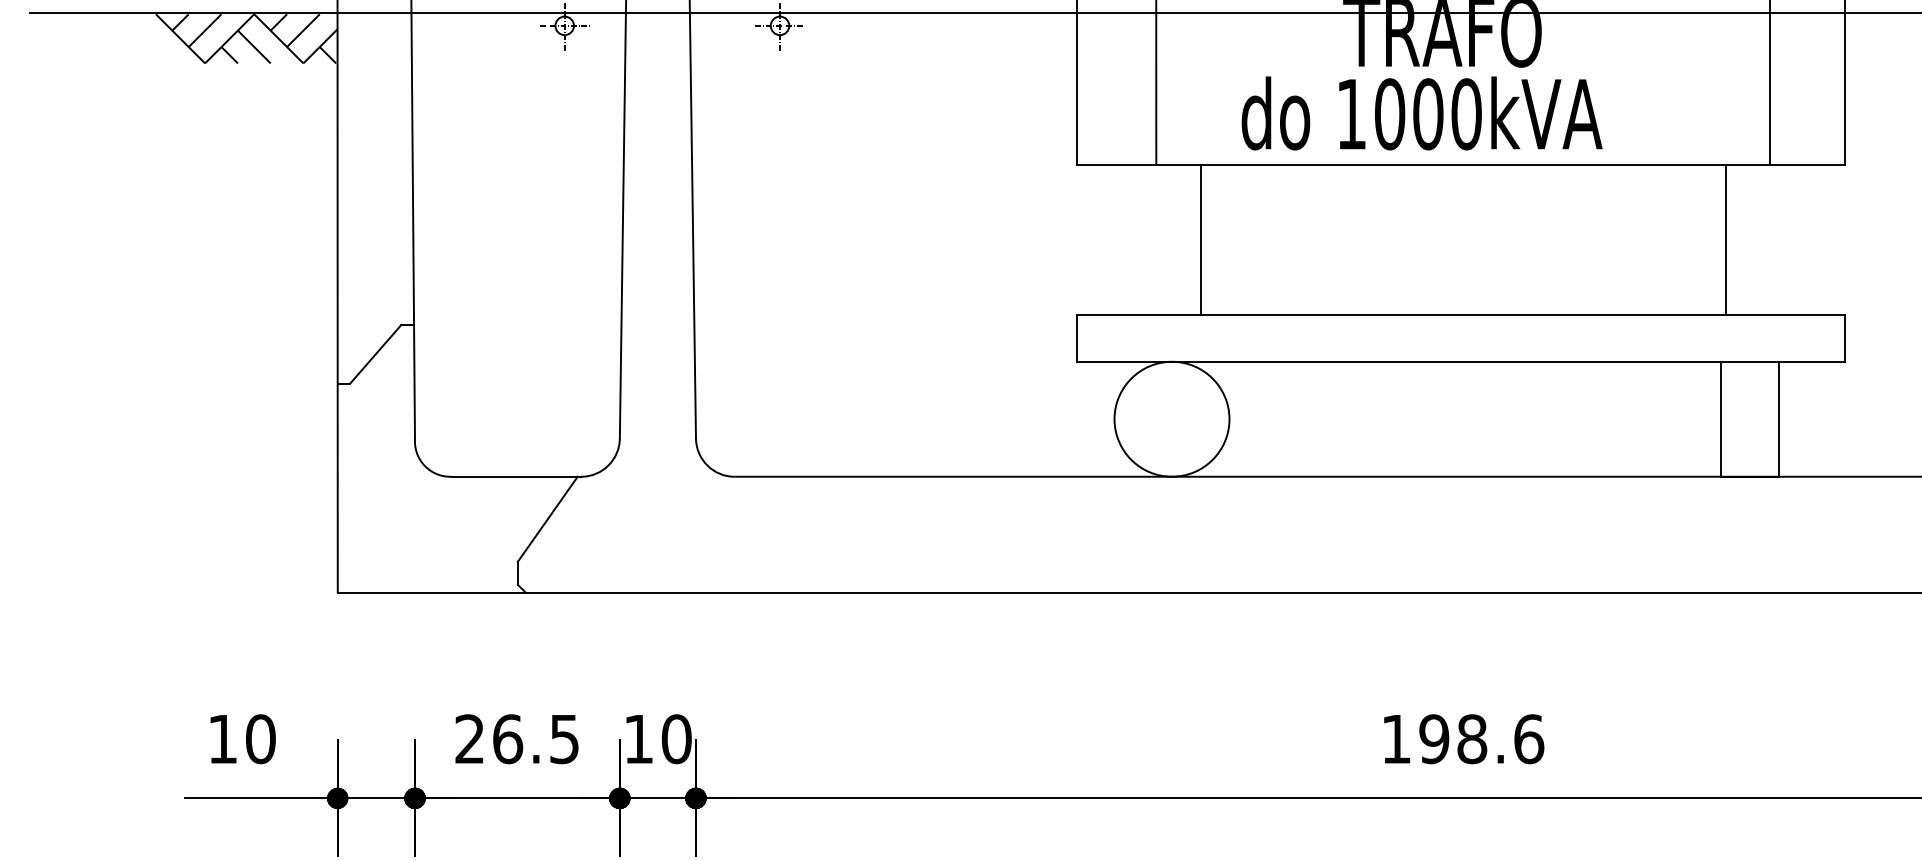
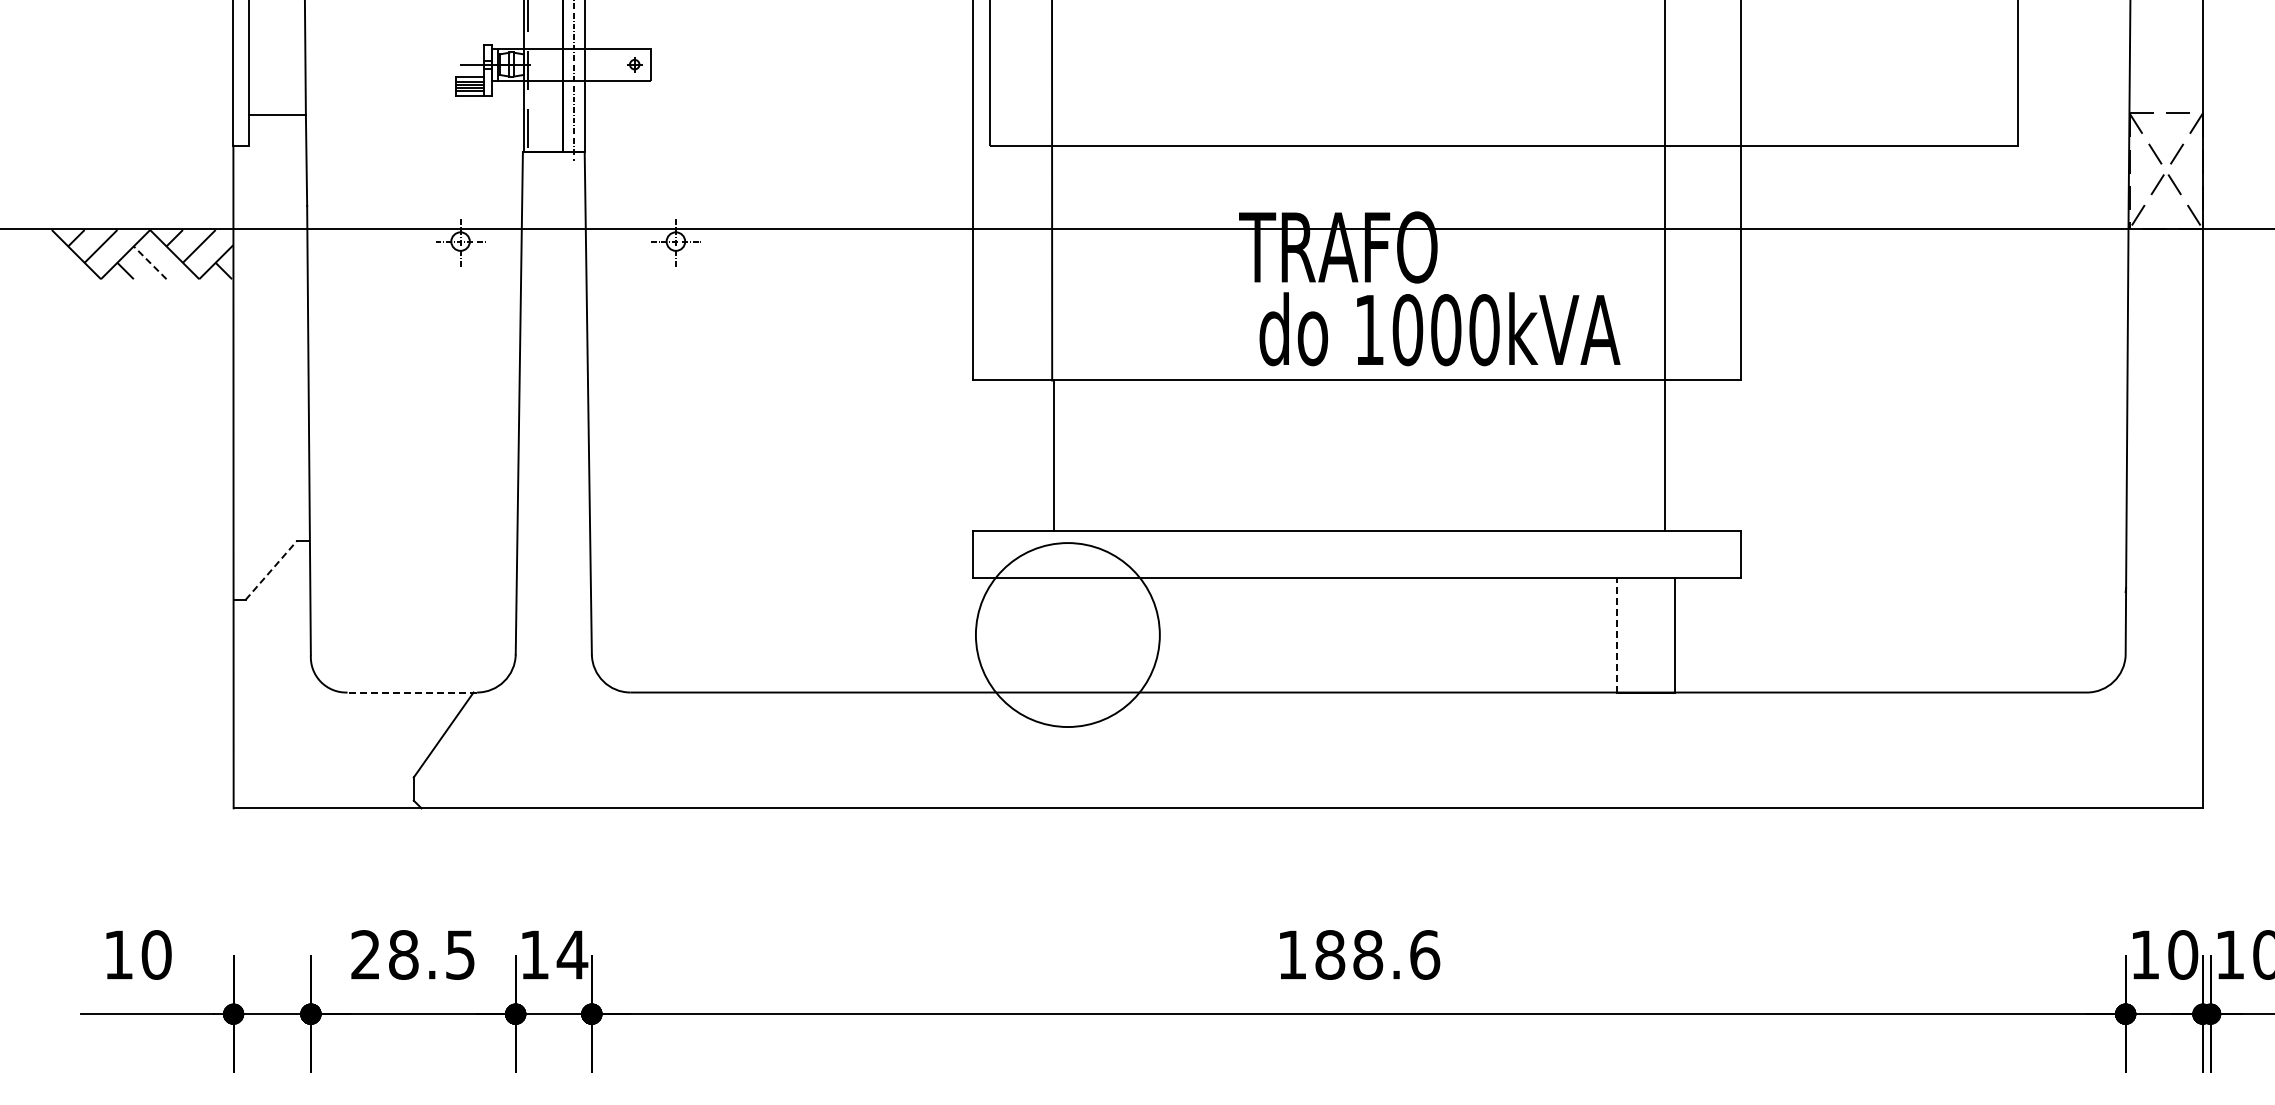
line: (253, 46) -> (149, 262), solid -> dashed
text: (1421, 113) -> (1439, 329), moved
line: (1200, 239) -> (1054, 455), moved
line: (1725, 239) -> (1664, 455), moved
line: (375, 353) -> (271, 569), solid -> dashed
circle: (1171, 418) -> (1067, 634), size x1.6
line: (1721, 418) -> (1617, 634), solid -> dashed
line: (516, 476) -> (412, 692), solid -> dashed
text: (507, 738) -> (403, 954), 26.5 -> 28.5
text: (676, 738) -> (572, 954), 10 -> 14
text: (1434, 738) -> (1330, 954), 198.6 -> 188.6

